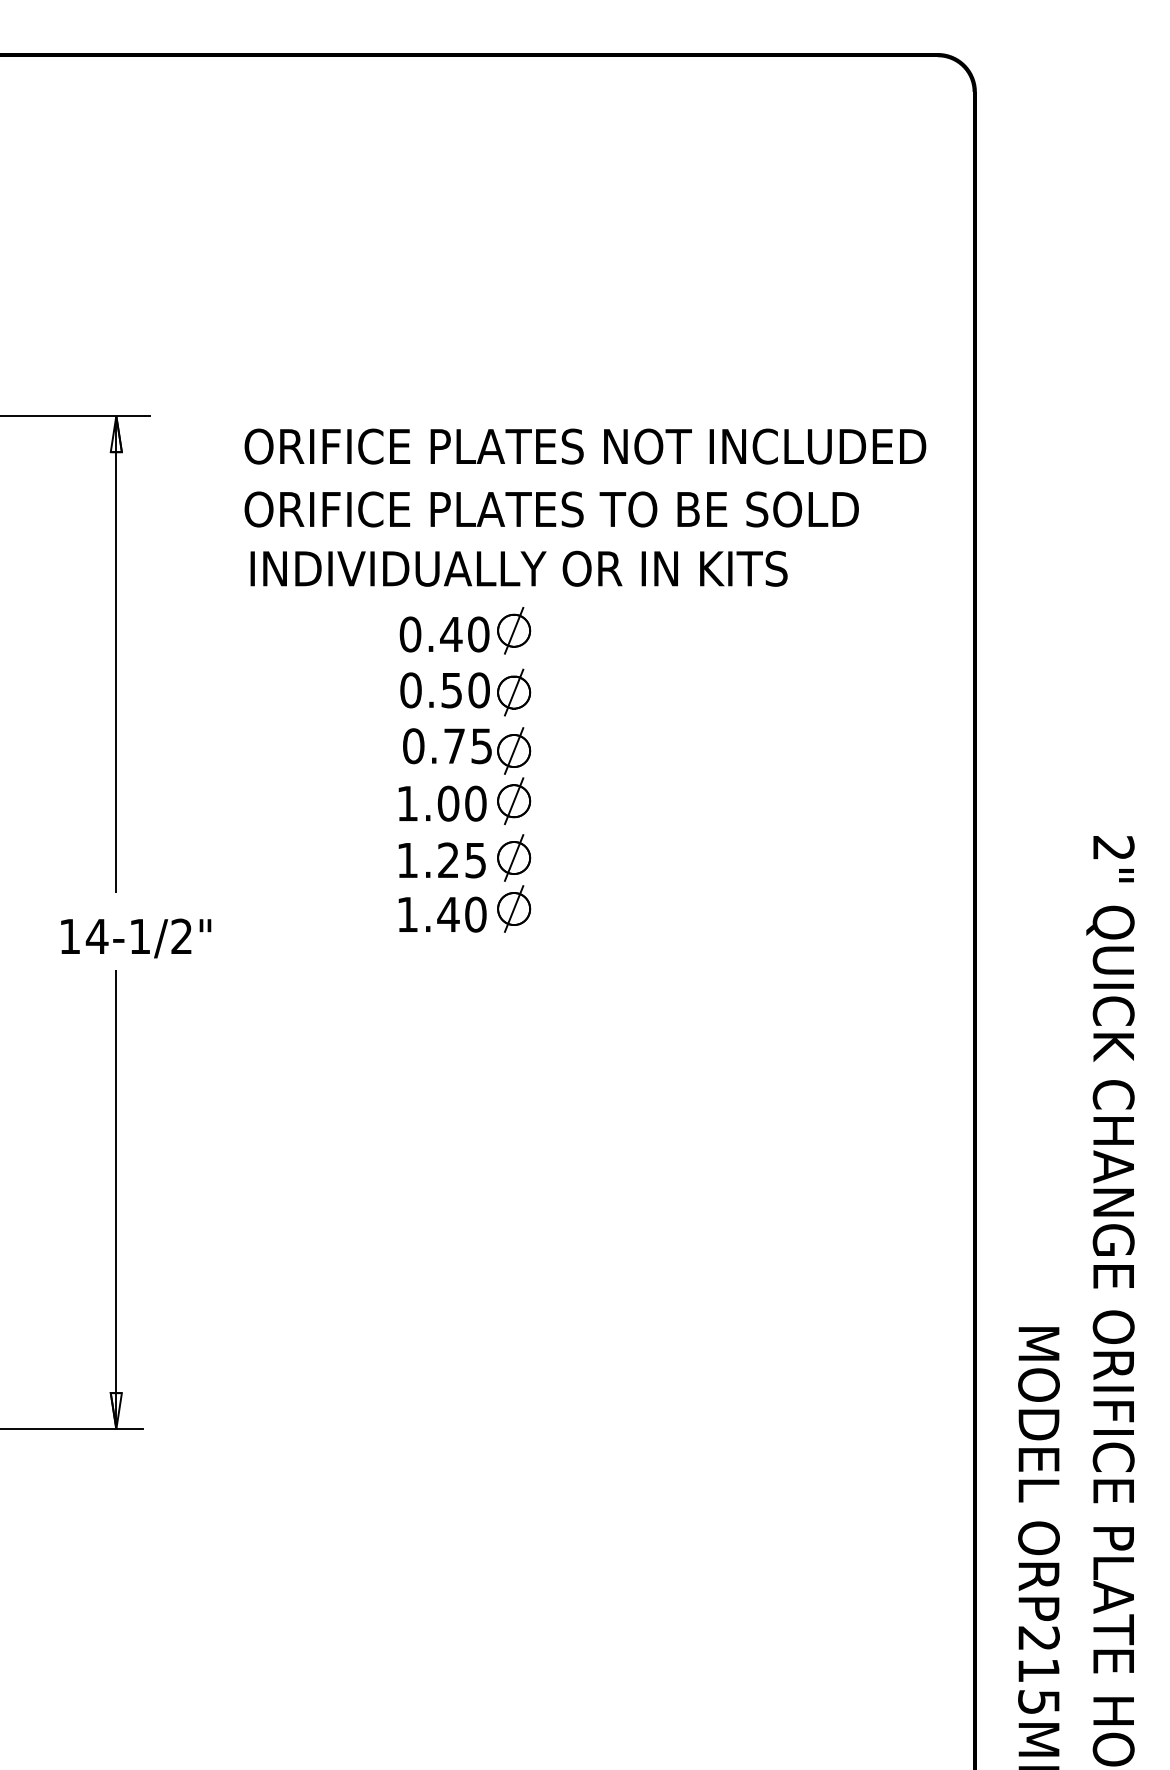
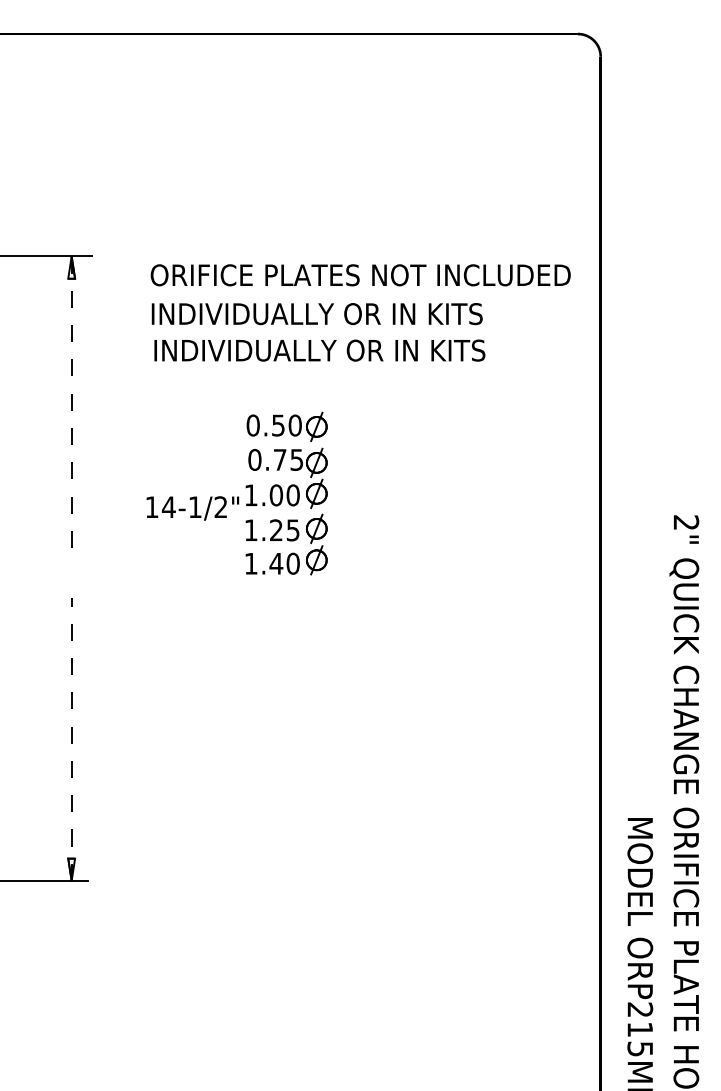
text: (550, 510) -> (339, 314), ORIFICE PLATES TO BE SOLD -> INDIVIDUALLY OR IN KITS
part: (464, 630) -> (286, 388), removed
line: (116, 654) -> (71, 403), solid -> dashed
text: (135, 938) -> (192, 508), moved
line: (116, 1199) -> (71, 739), solid -> dashed

